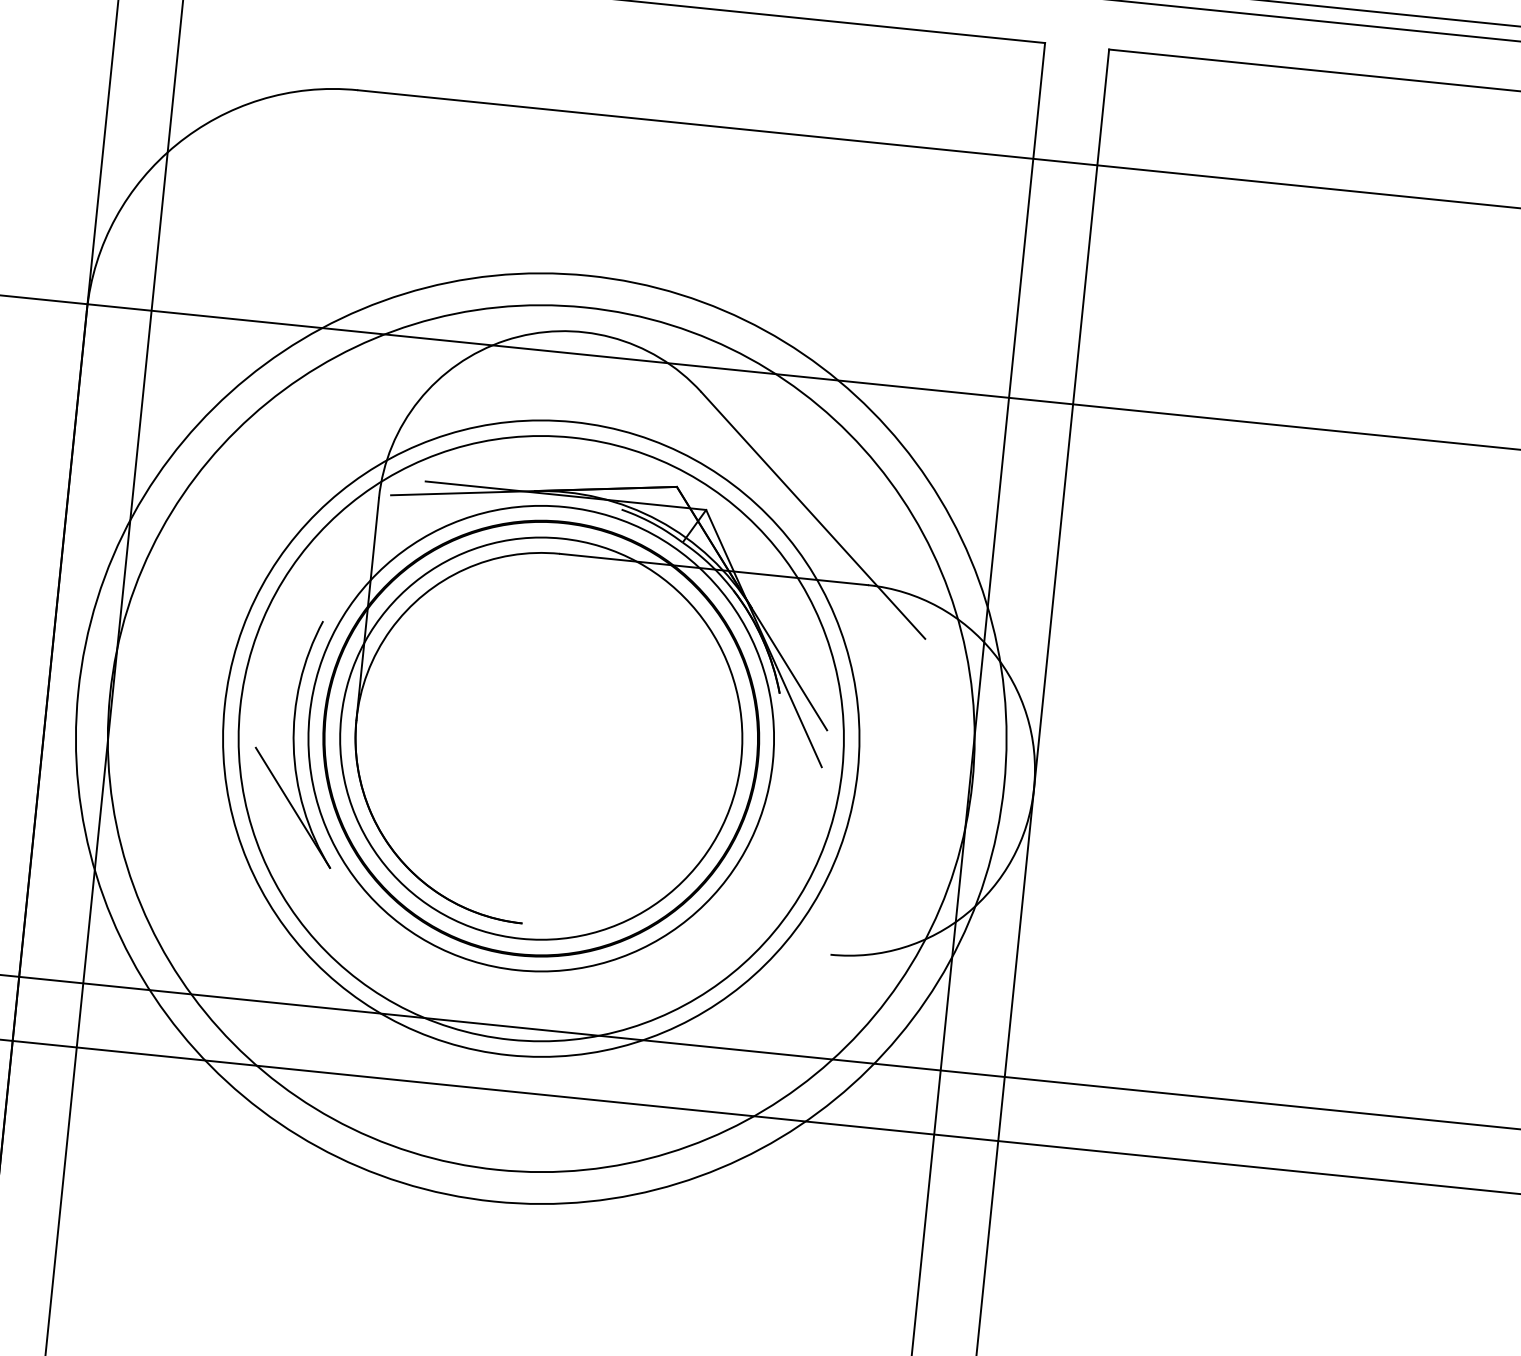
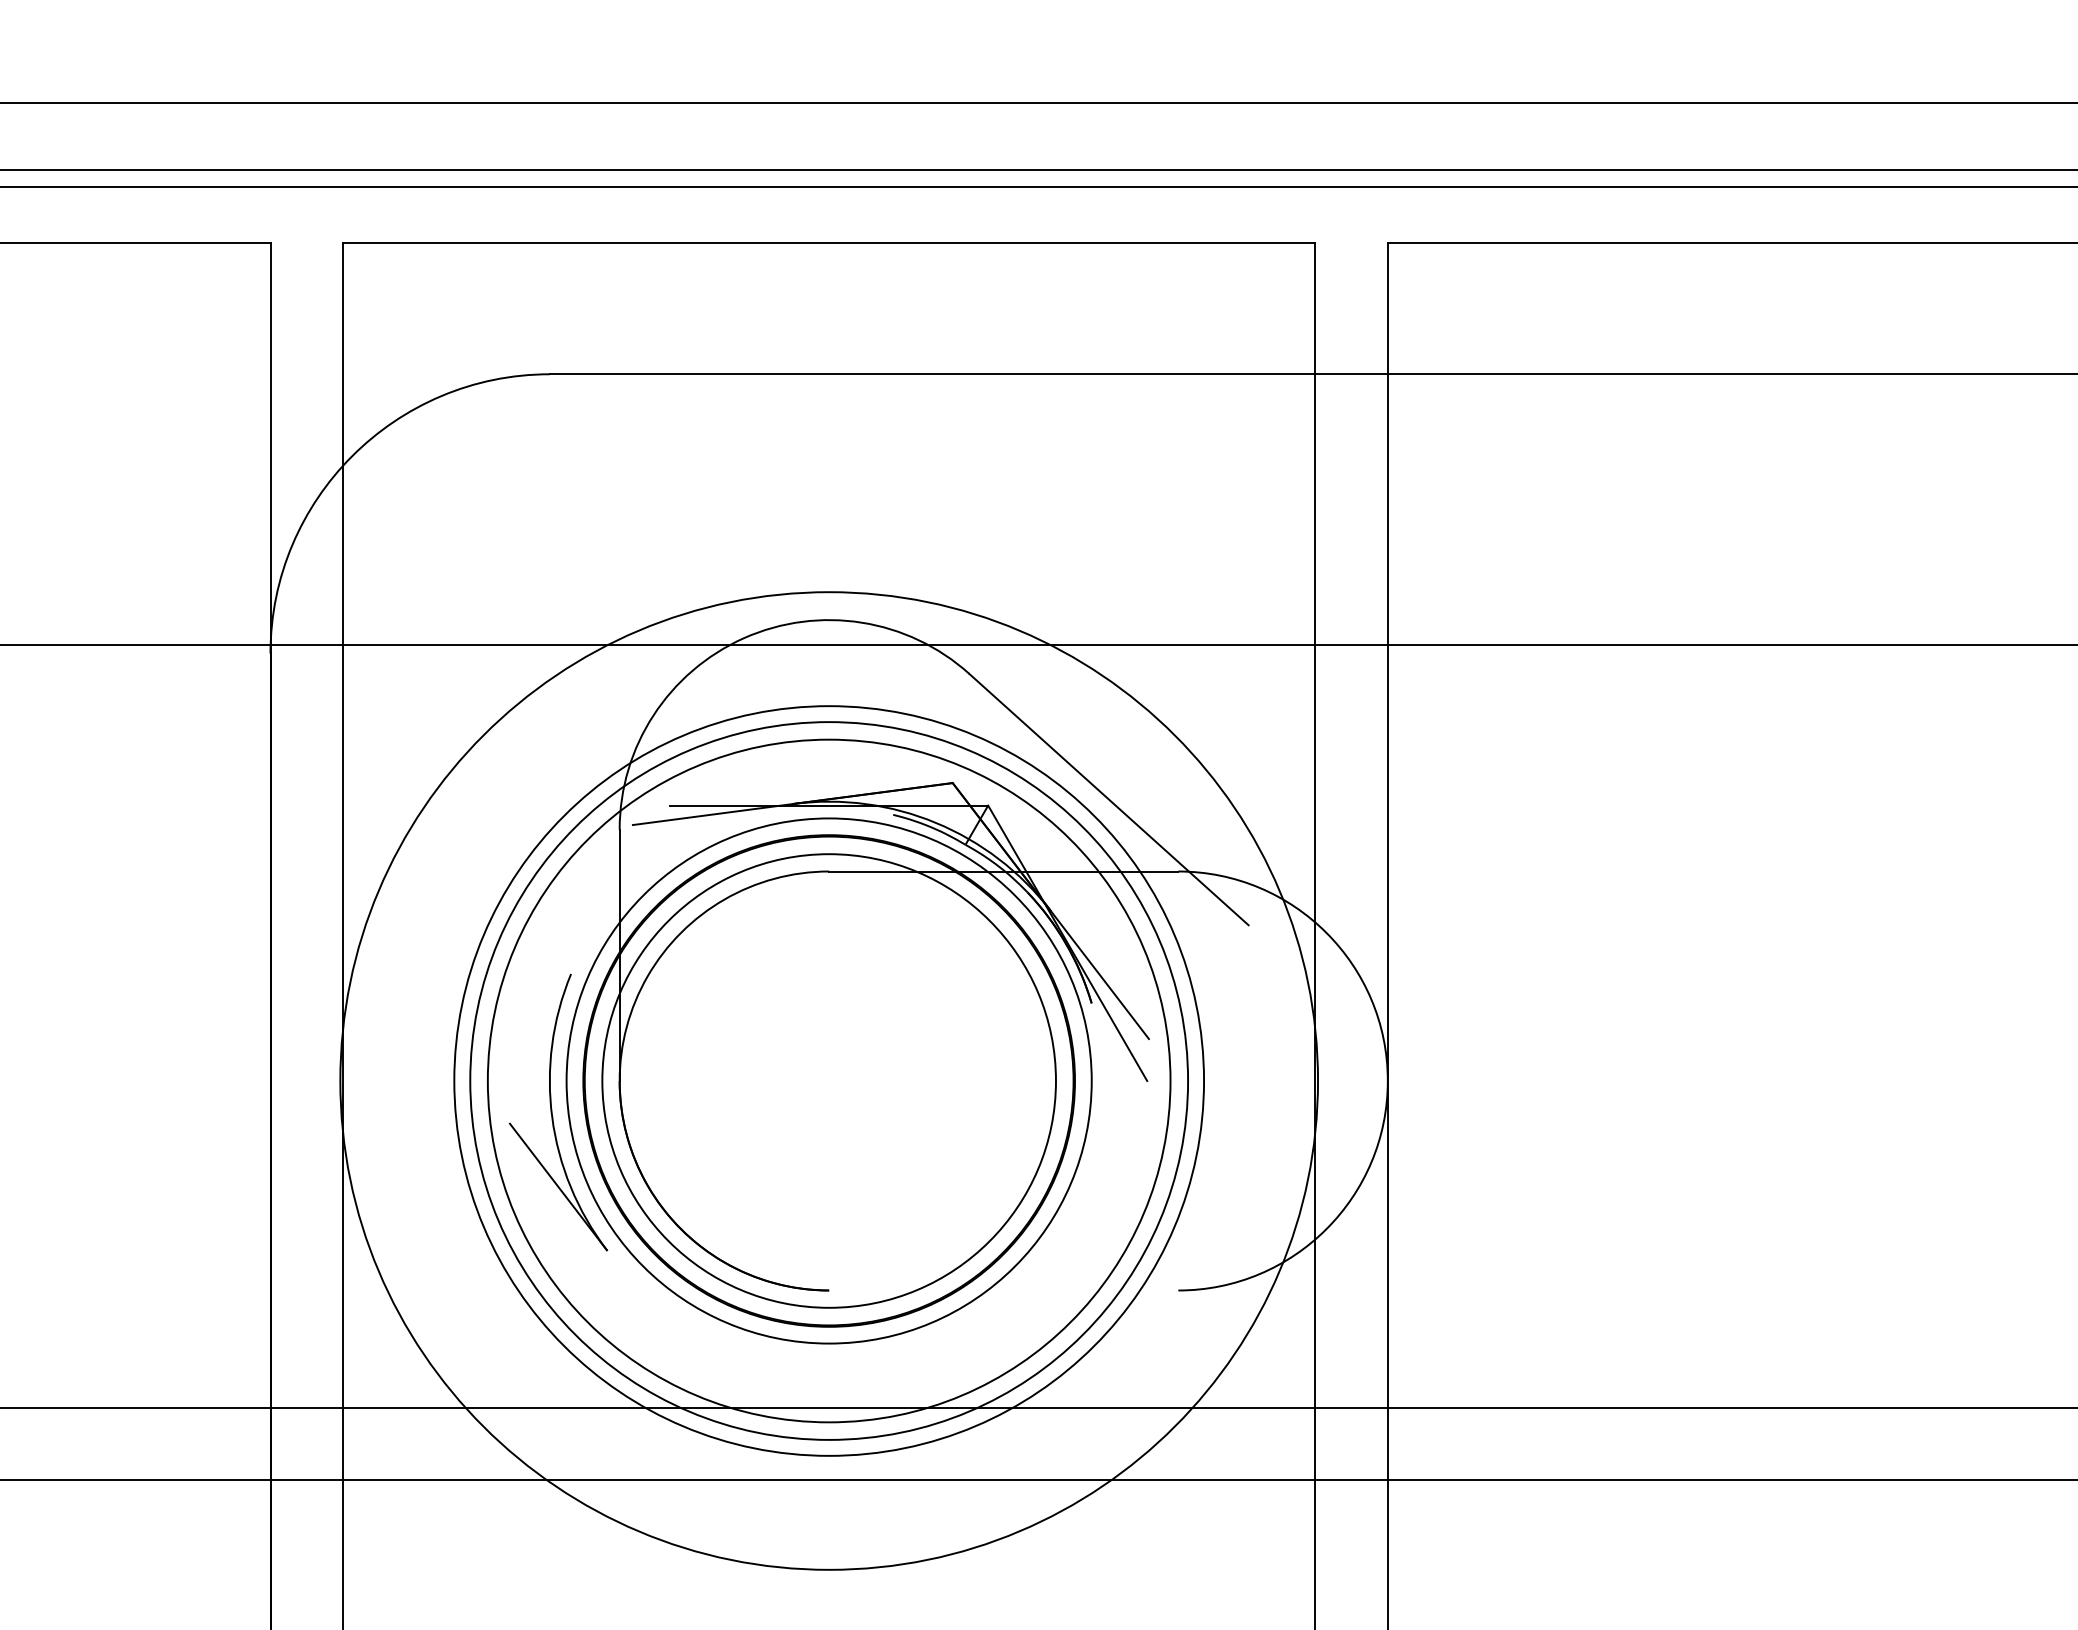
circle: (541, 738) -> (829, 1080), size x0.71

